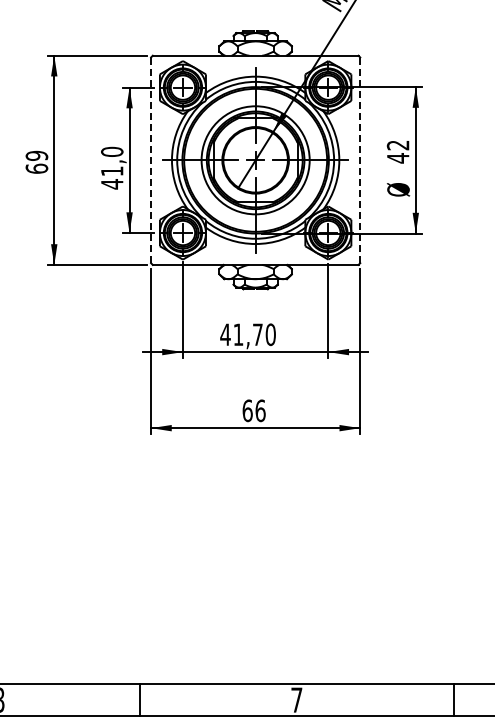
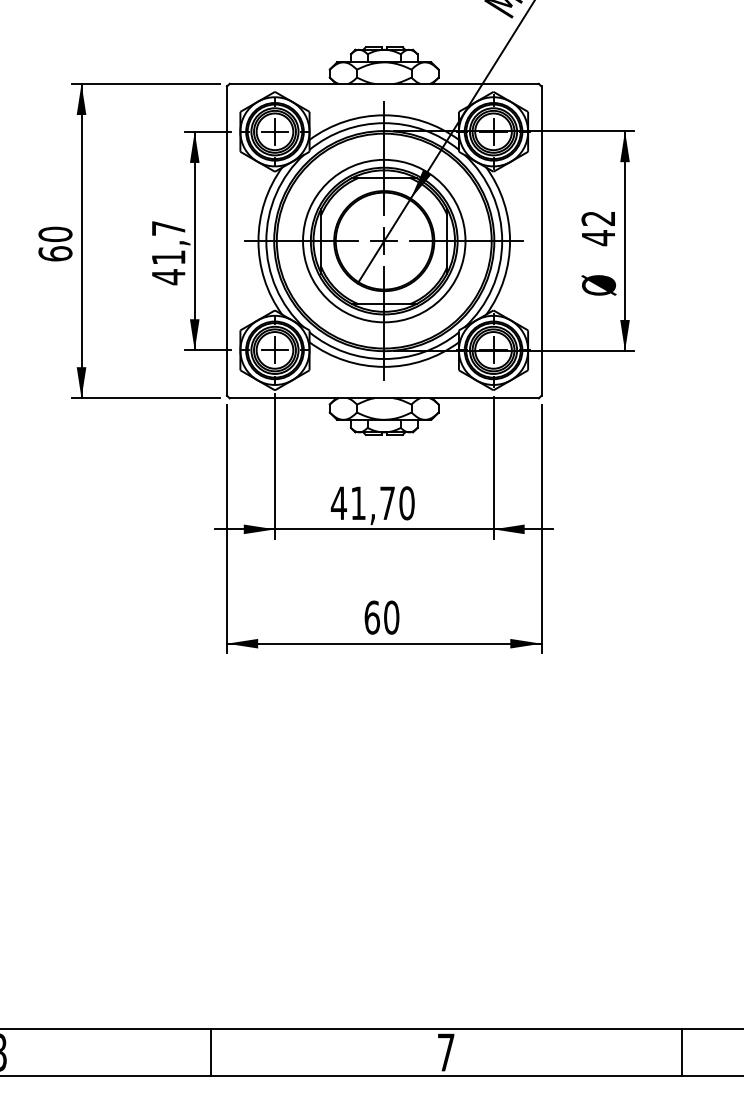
text: (112, 151) -> (169, 227), 41,0 -> 41,7
text: (37, 155) -> (56, 233), 69 -> 60
line: (151, 160) -> (227, 241), dashed -> solid
line: (360, 160) -> (541, 241), dashed -> solid
text: (260, 410) -> (391, 617), 66 -> 60

